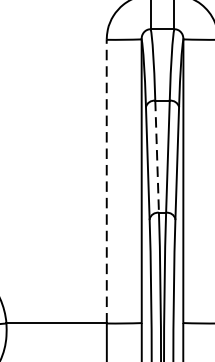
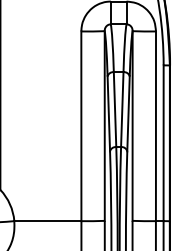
line: (157, 158) -> (115, 110), dashed -> solid
line: (106, 181) -> (81, 126), dashed -> solid

